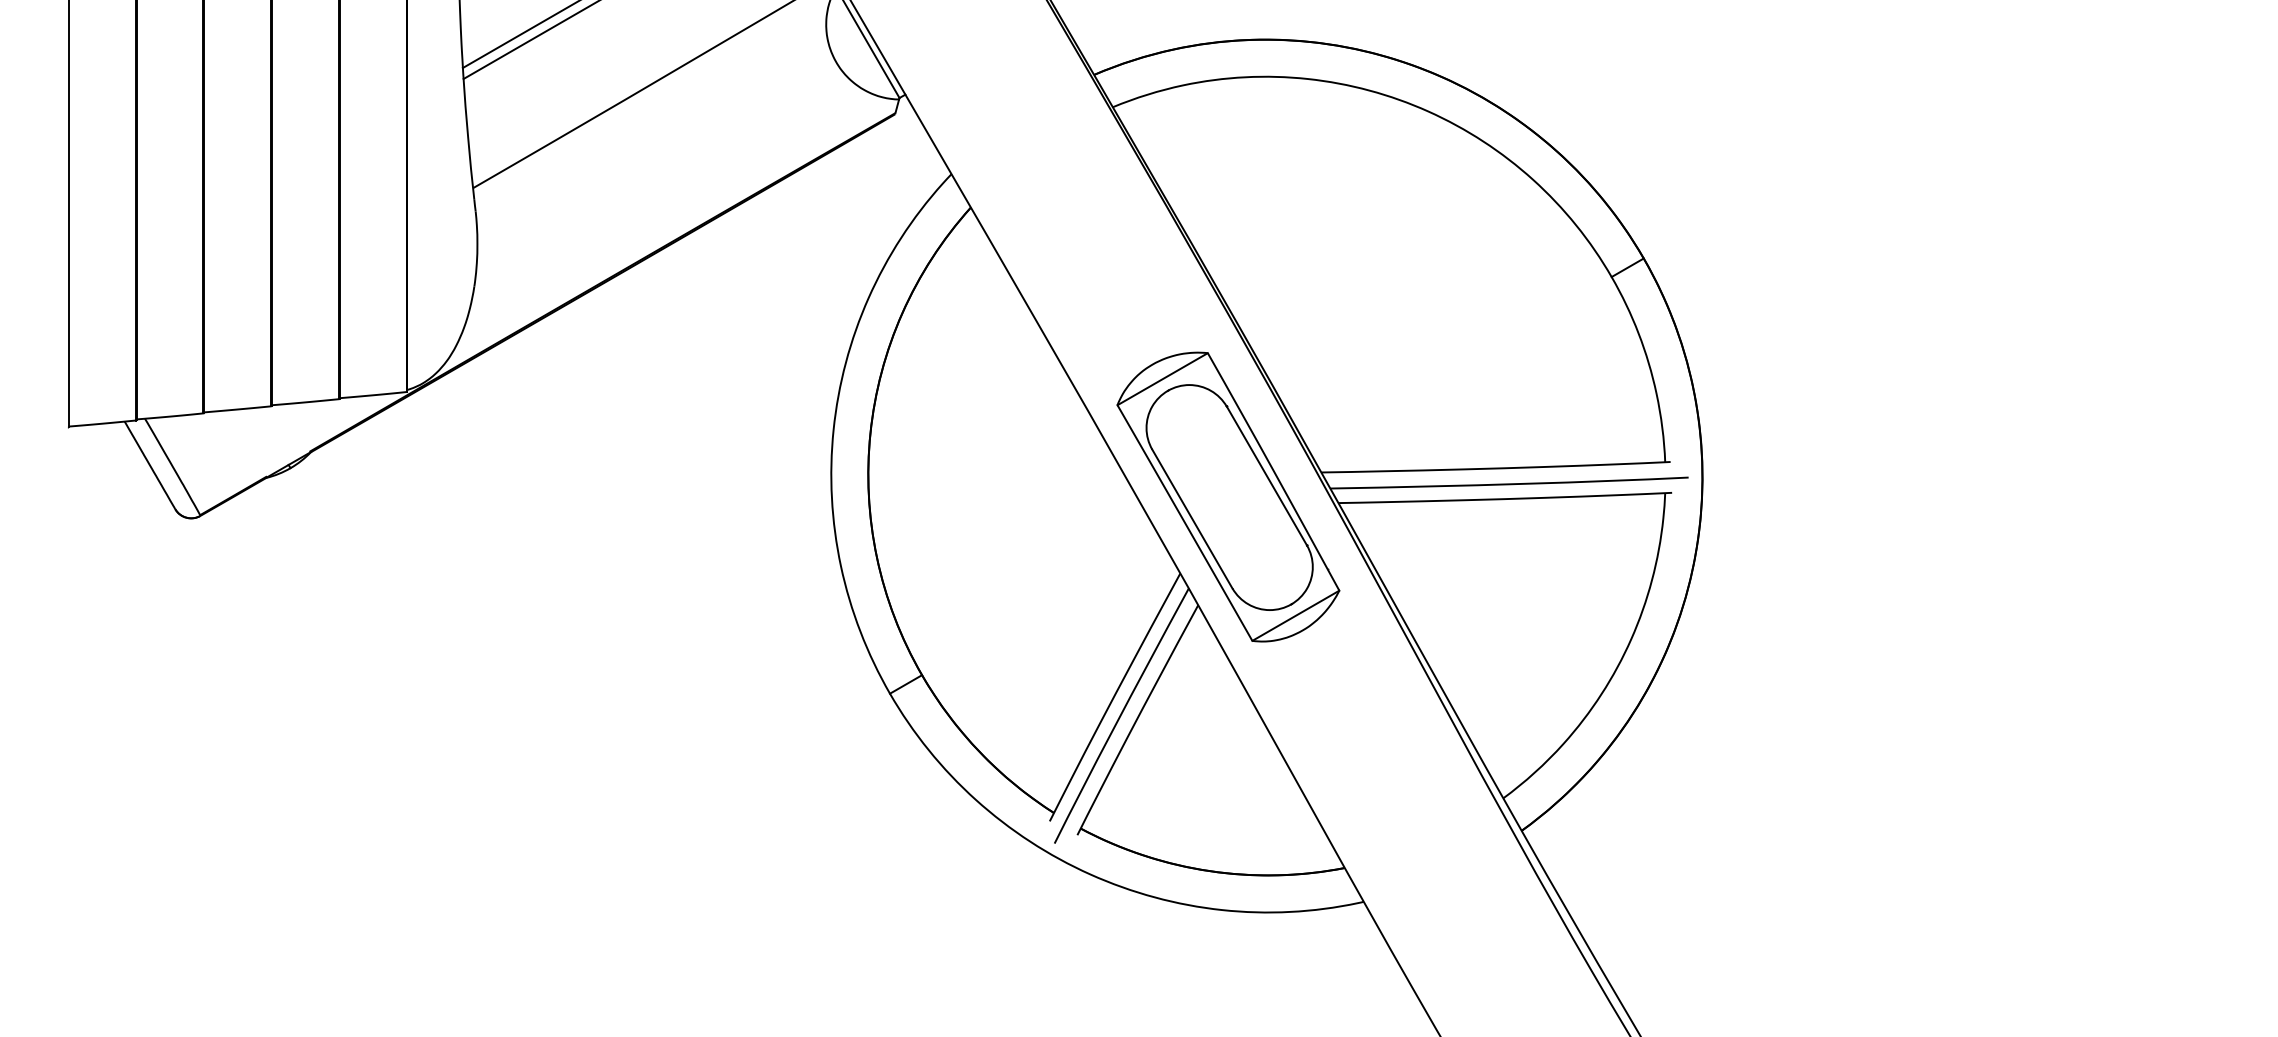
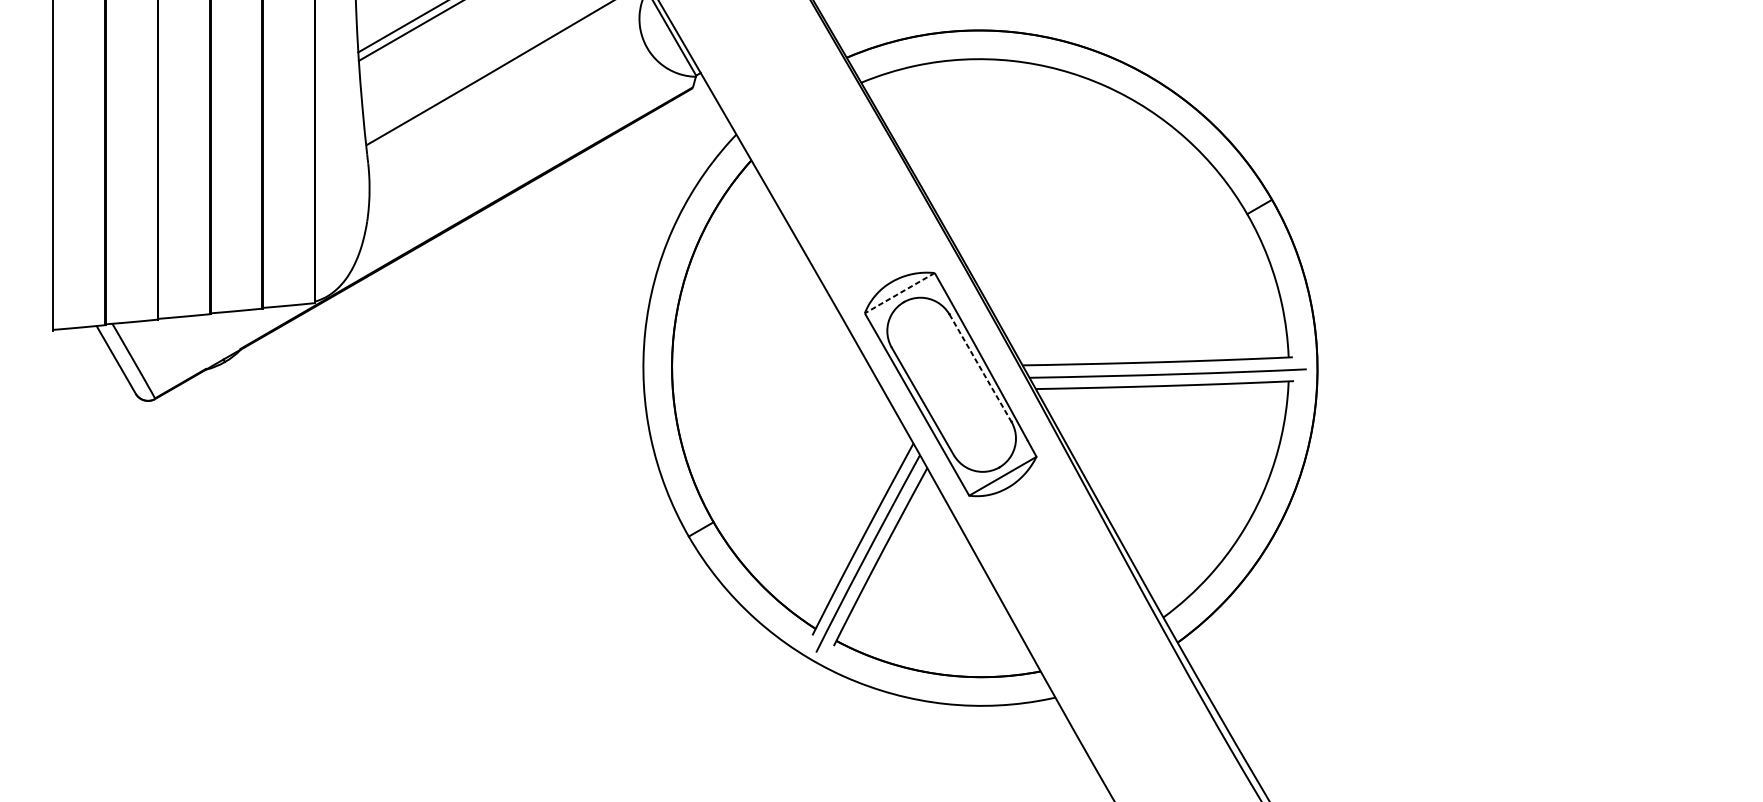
line: (1162, 379) -> (899, 293), solid -> dashed
line: (1267, 476) -> (980, 368), solid -> dashed

